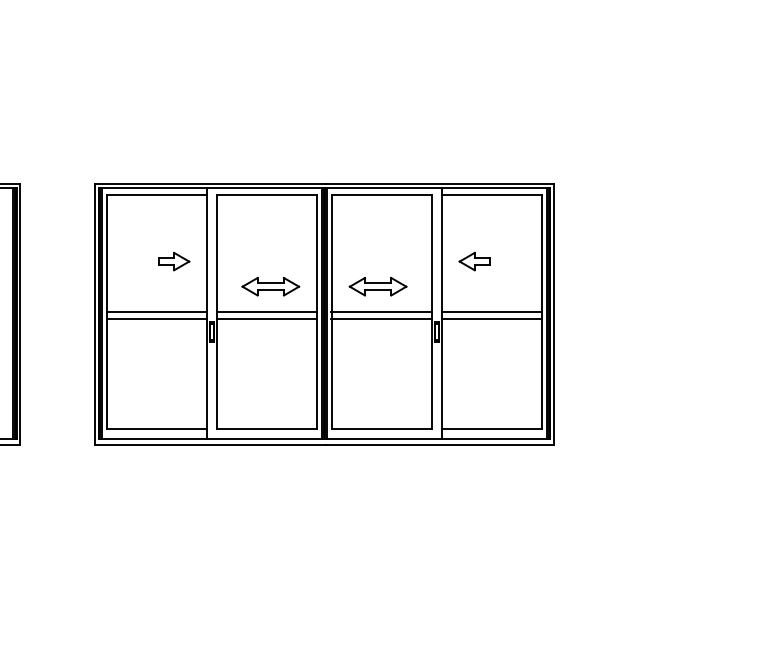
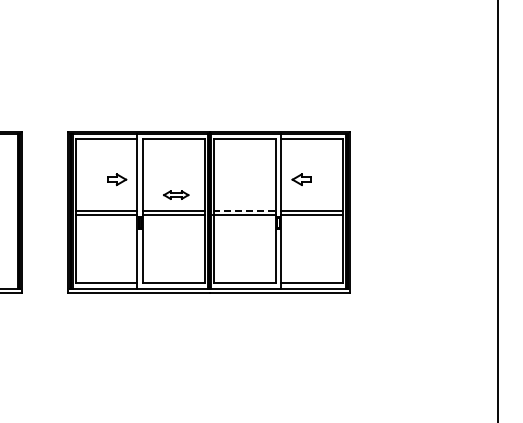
part: (269, 285) -> (175, 194), size x0.7
part: (376, 285) -> (241, 194), removed
line: (383, 311) -> (245, 210), solid -> dashed

